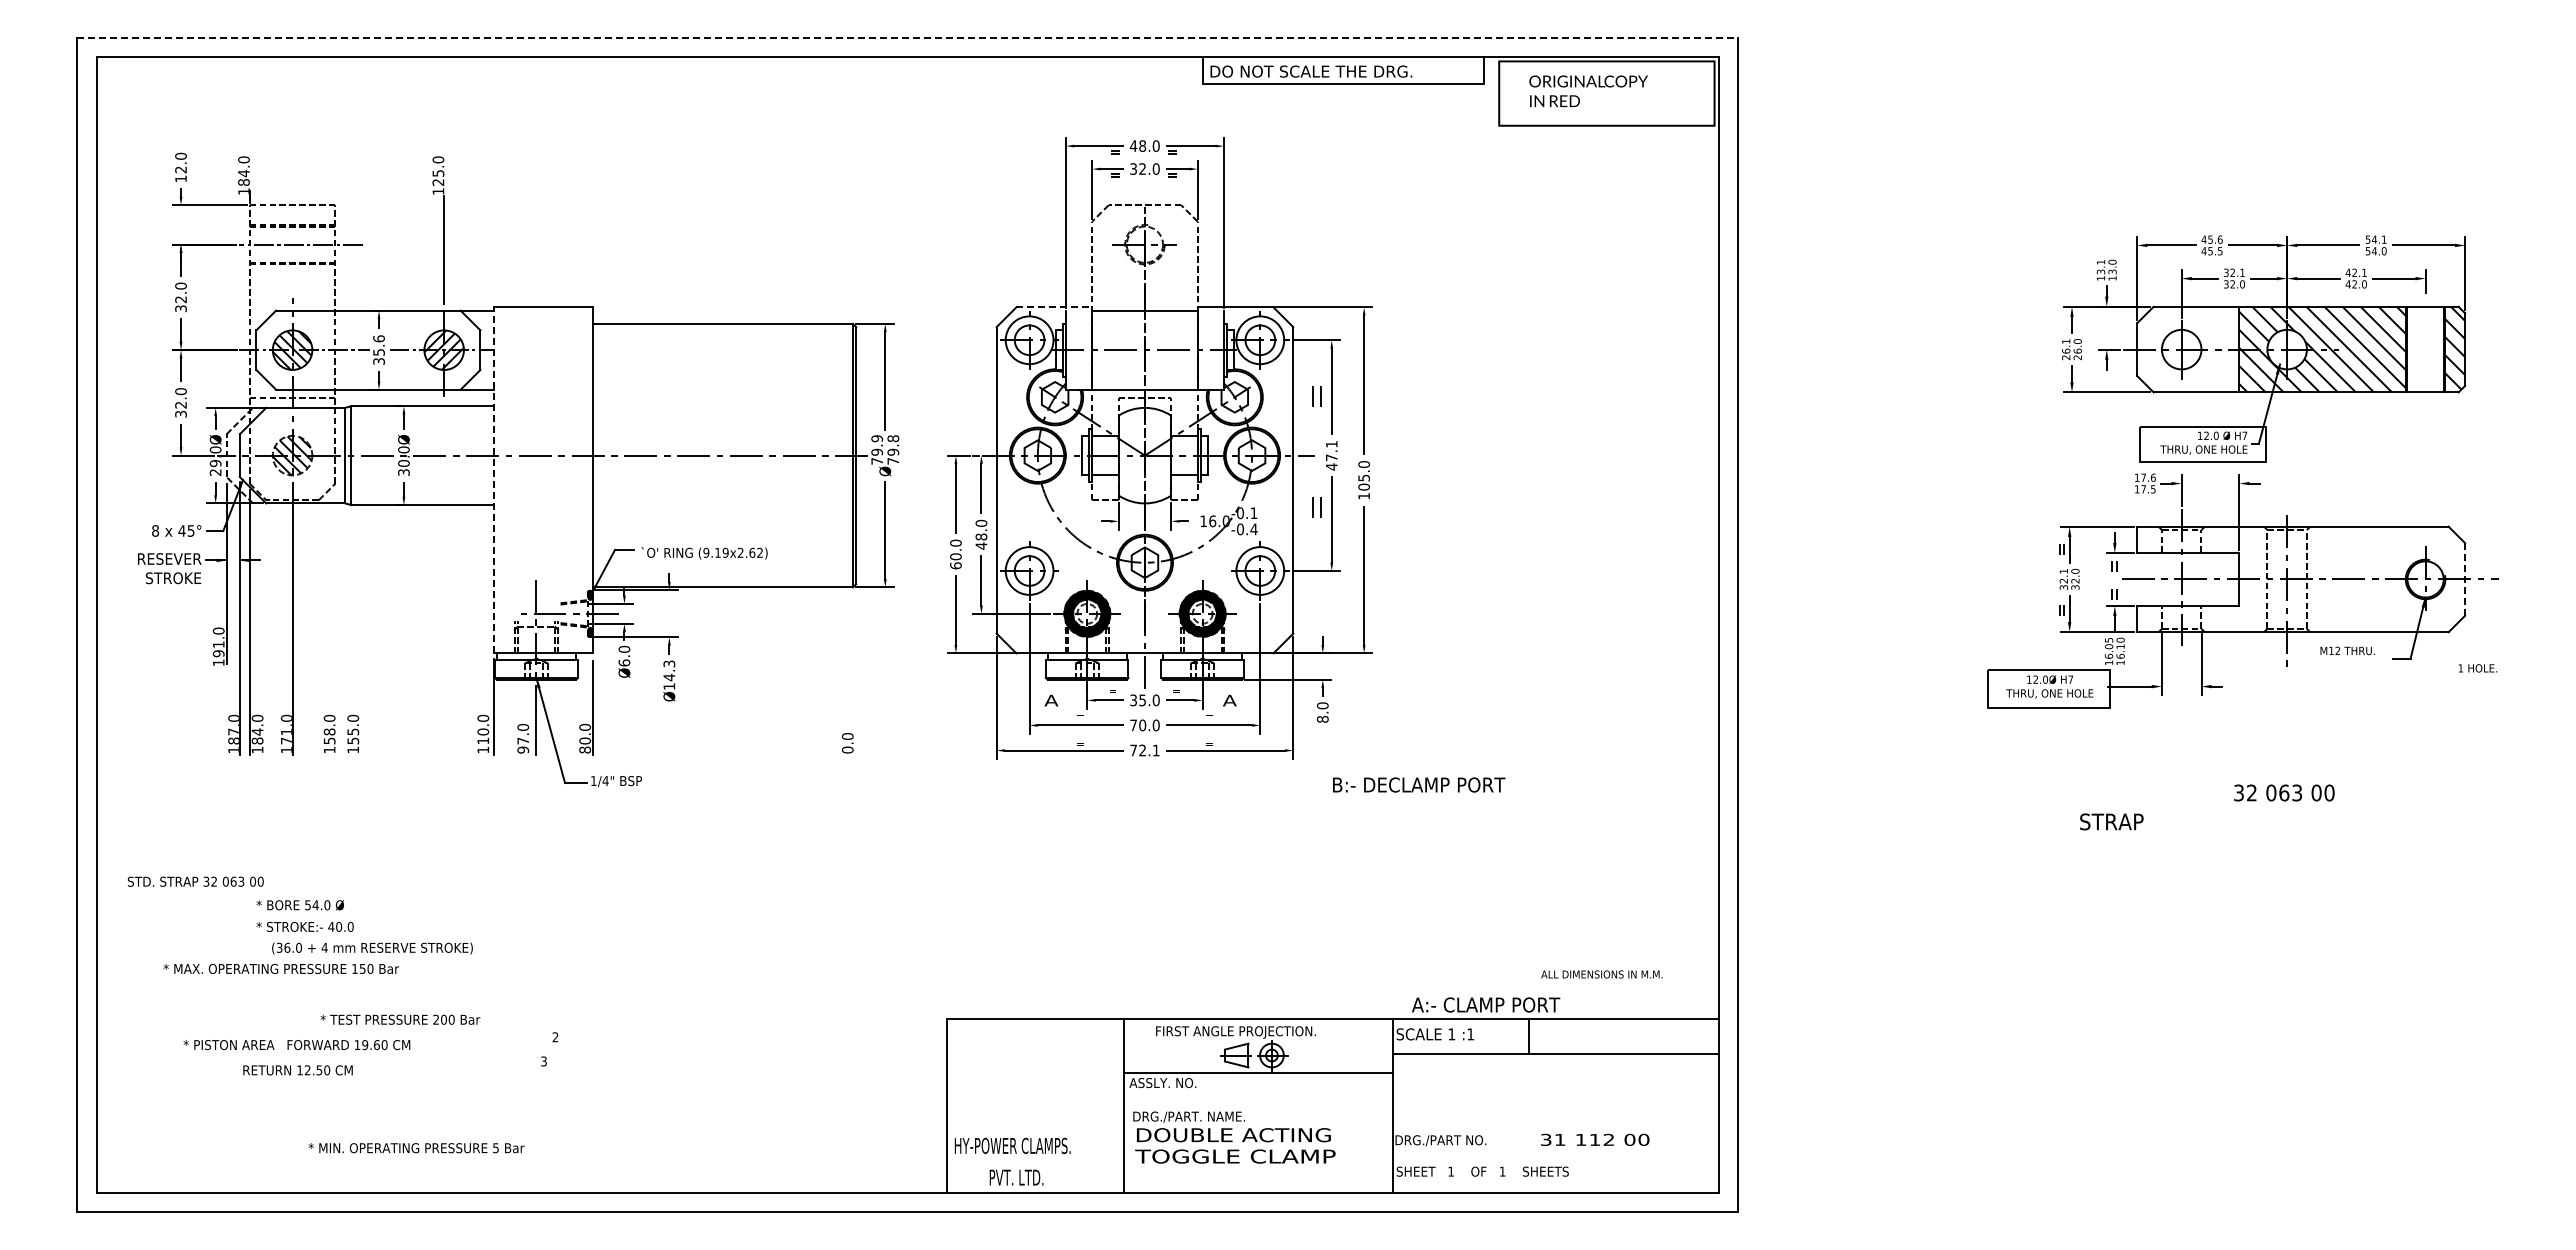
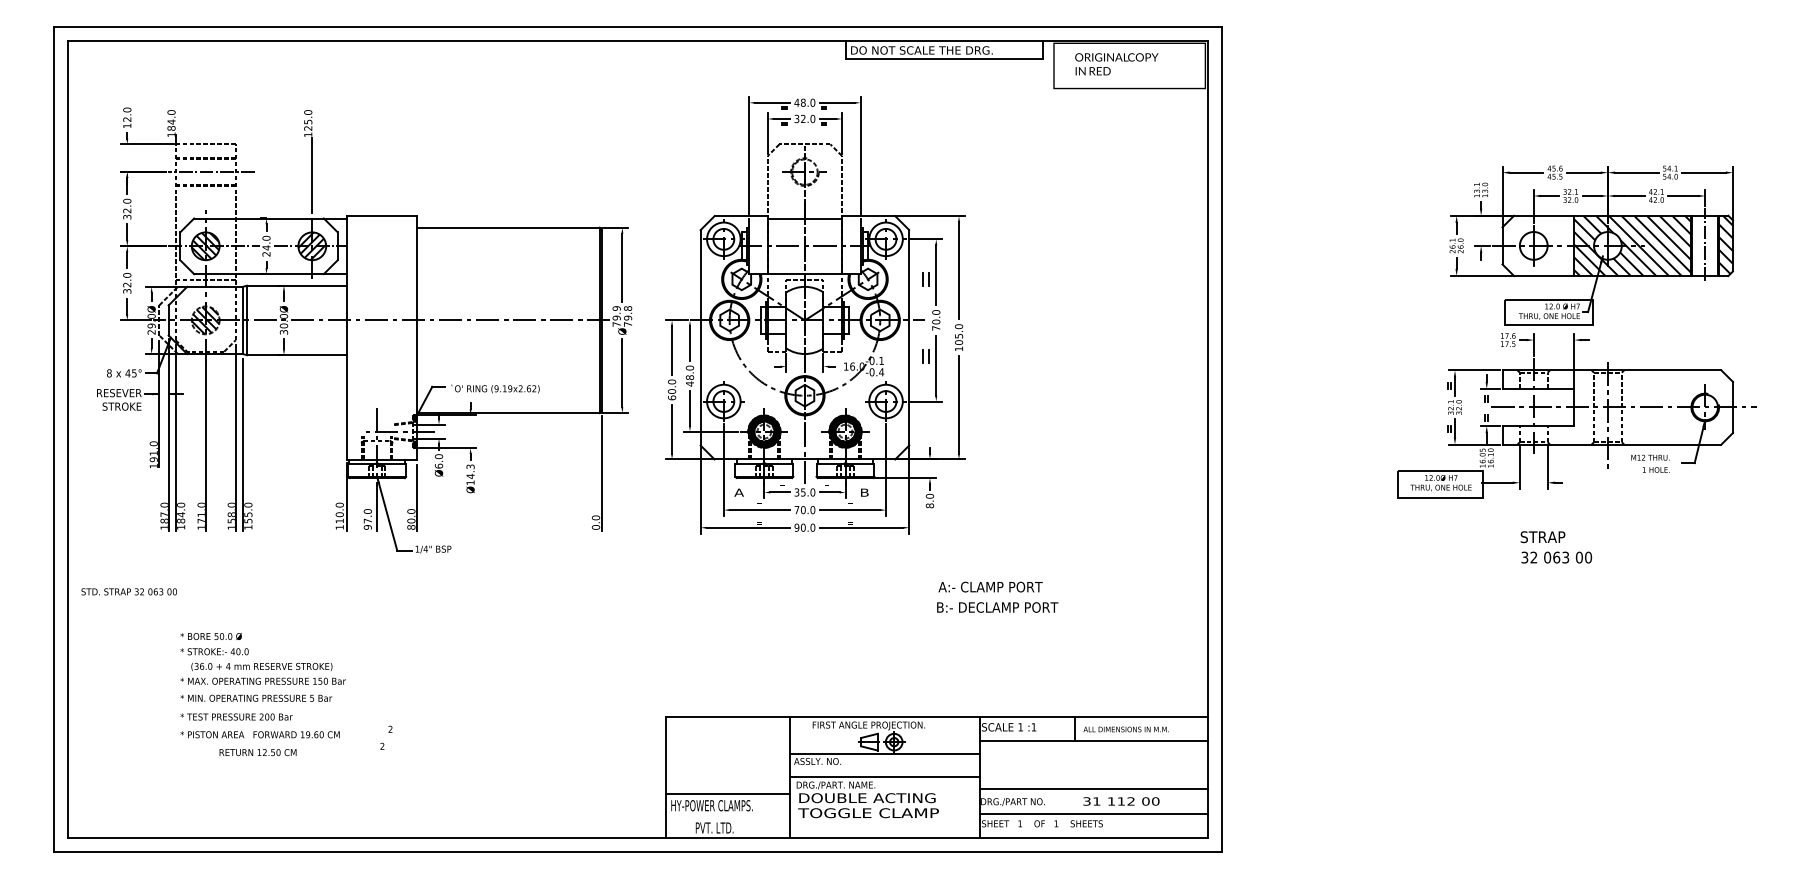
line: (907, 37) -> (638, 26), dashed -> solid
line: (1054, 307) -> (741, 216), dashed -> solid
line: (2425, 347) -> (1705, 244), added
text: (378, 349) -> (266, 245), 35.6 -> 24.0
text: (1331, 455) -> (936, 320), 47.1 -> 70.0
line: (493, 479) -> (346, 337), dashed -> solid
line: (2465, 579) -> (1733, 407), dashed -> solid
line: (335, 622) -> (235, 437), added
line: (345, 632) -> (242, 444), added
text: (2477, 668) -> (1655, 470), moved
line: (856, 672) -> (602, 472), added
text: (1229, 700) -> (864, 492), A -> B
text: (1144, 750) -> (804, 527), 72.1 -> 90.0
text: (1419, 784) -> (997, 607), moved
text: (2284, 792) -> (1556, 557), moved
text: (2111, 821) -> (1542, 536), moved
text: (195, 881) -> (129, 591), moved
text: (315, 905) -> (221, 636), 54.0 -> 50.0
text: (280, 968) -> (262, 680), moved
text: (1601, 974) -> (1125, 729), moved
text: (1486, 1004) -> (990, 586), moved
text: (400, 1019) -> (236, 716), moved
text: (296, 1045) -> (259, 735), moved
text: (543, 1061) -> (382, 746), 3 -> 2
text: (297, 1070) -> (257, 752), moved
line: (1258, 1105) -> (884, 777), added
line: (1555, 1122) -> (1093, 789), added
line: (1035, 1128) -> (727, 793), added
text: (416, 1148) -> (256, 698), moved
line: (1555, 1157) -> (1093, 813), added

